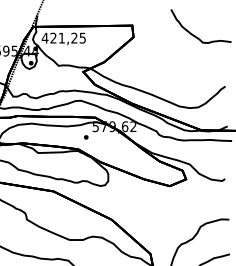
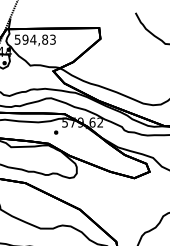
text: (63, 37) -> (34, 39), 421,25 -> 594,83

